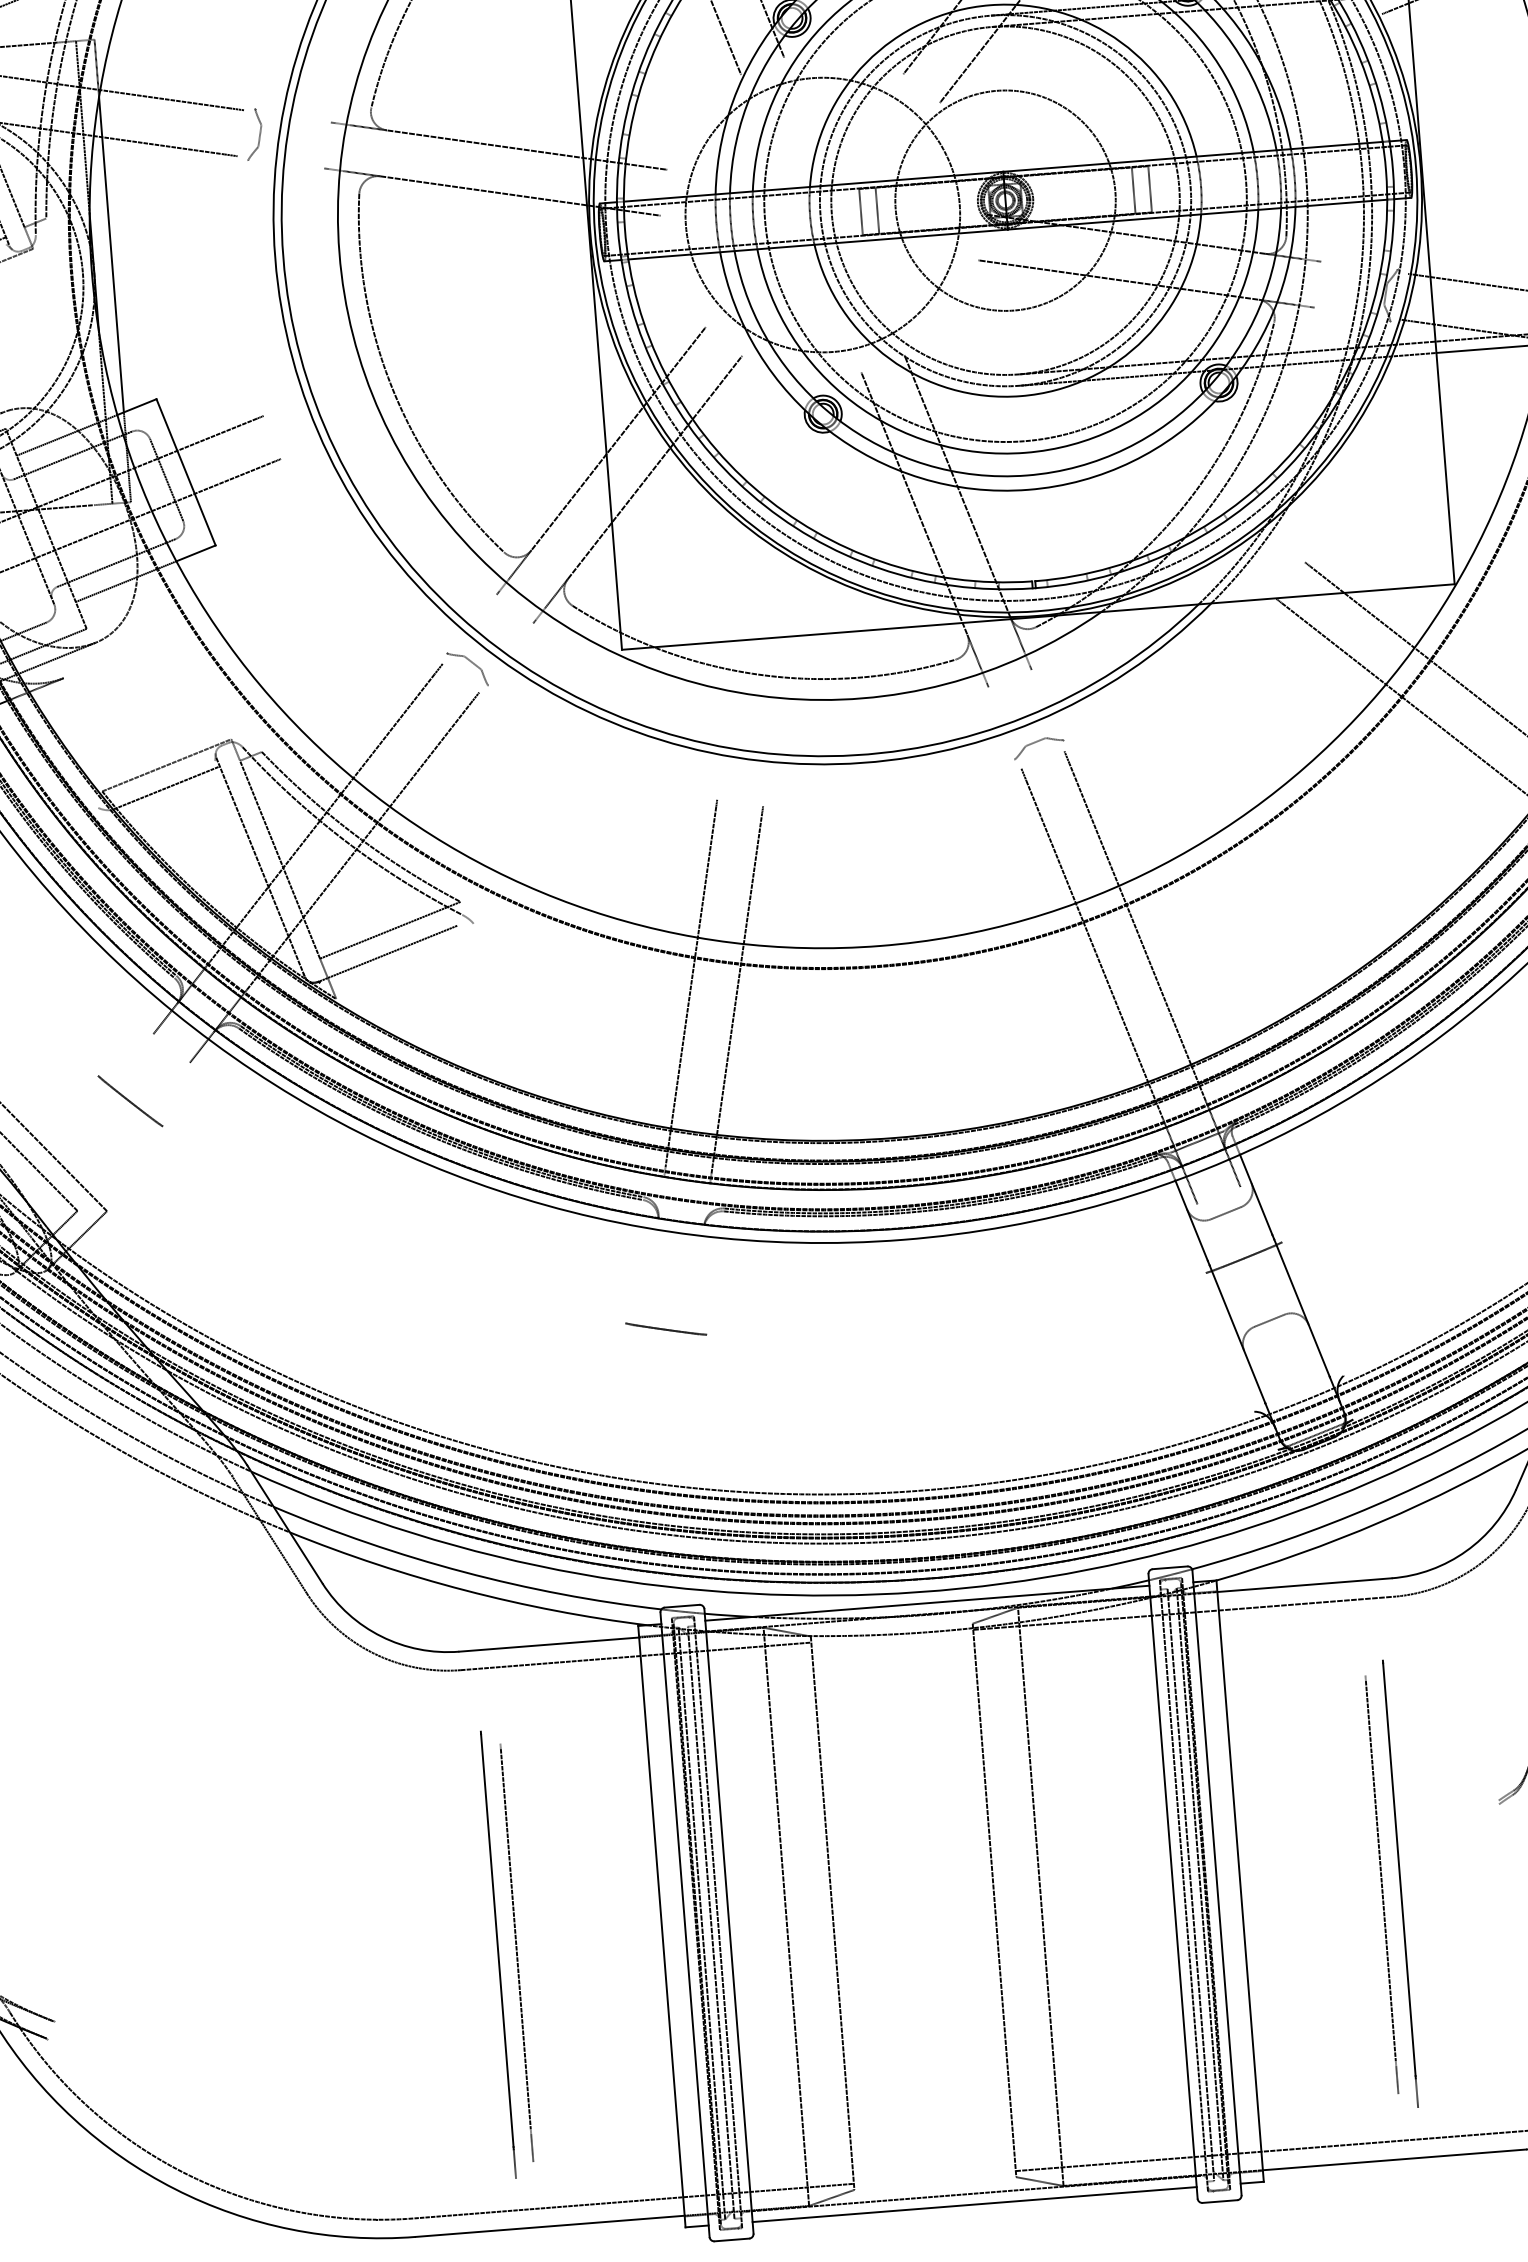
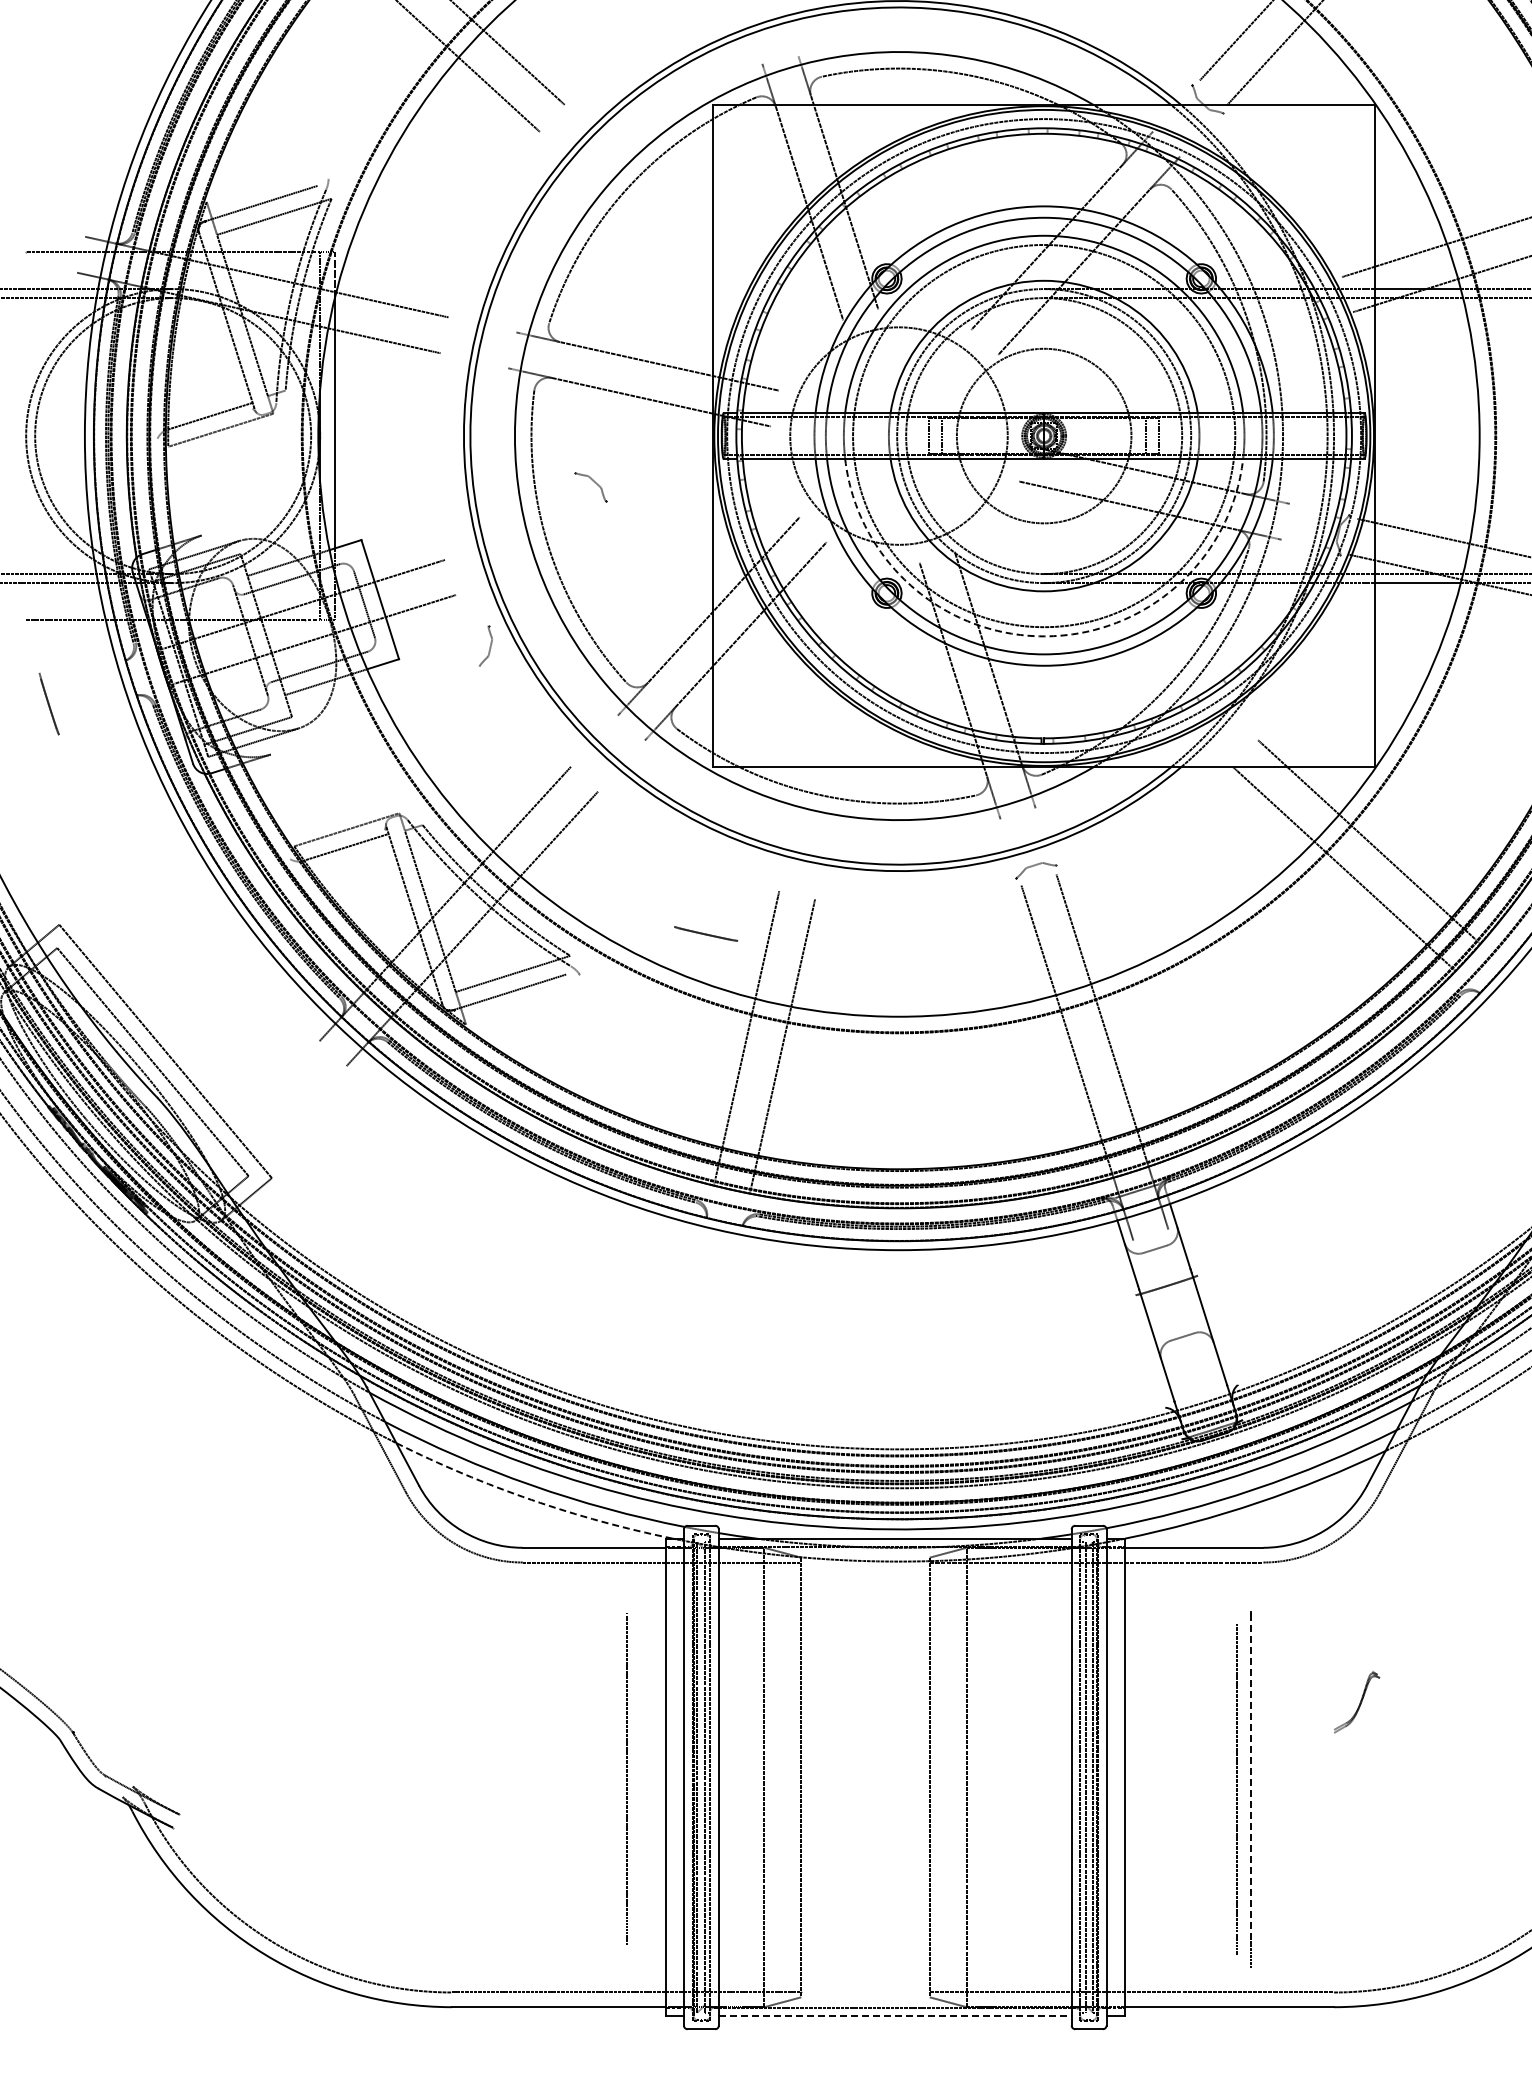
part: (253, 133) -> (485, 645), moved
arc: (1025, 452) -> (1044, 636), solid -> dashed
part: (472, 663) -> (594, 482), moved
line: (129, 1100) -> (296, 1092), removed
line: (666, 1328) -> (706, 933), moved
arc: (465, 1590) -> (531, 1499), solid -> dashed
line: (1399, 1869) -> (1251, 1778), solid -> dashed
line: (515, 1952) -> (626, 1778), moved
line: (498, 1954) -> (534, 1789), removed
line: (974, 2204) -> (895, 2016), solid -> dashed

